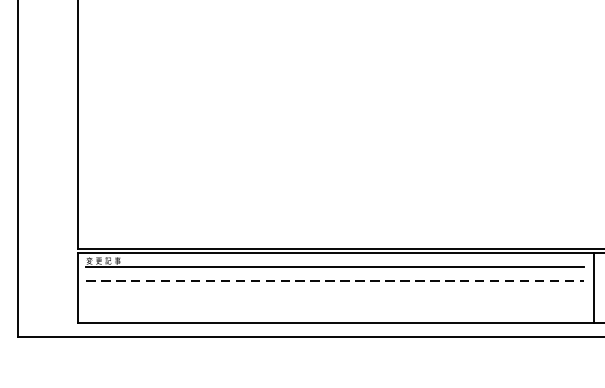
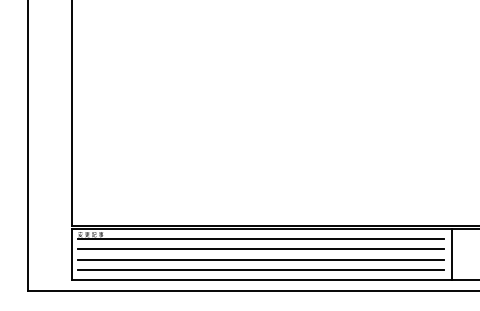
line: (335, 281) -> (261, 249), dashed -> solid
line: (334, 294) -> (260, 259), added
line: (334, 308) -> (260, 269), added

